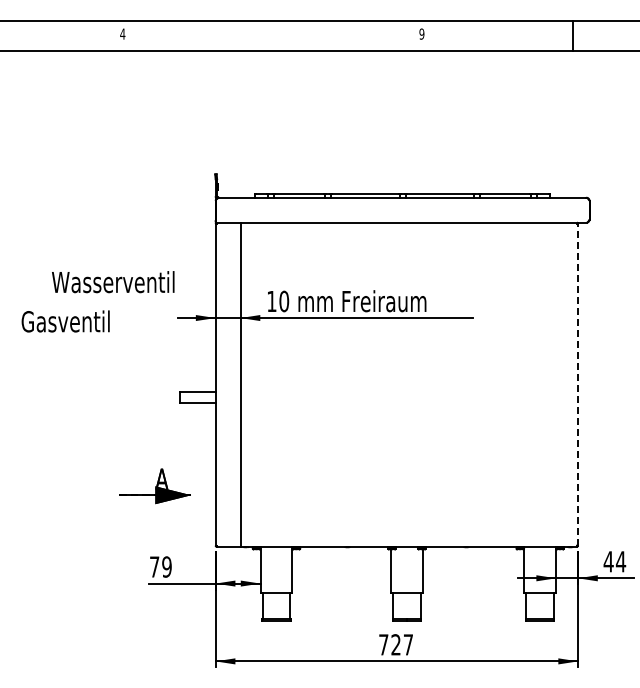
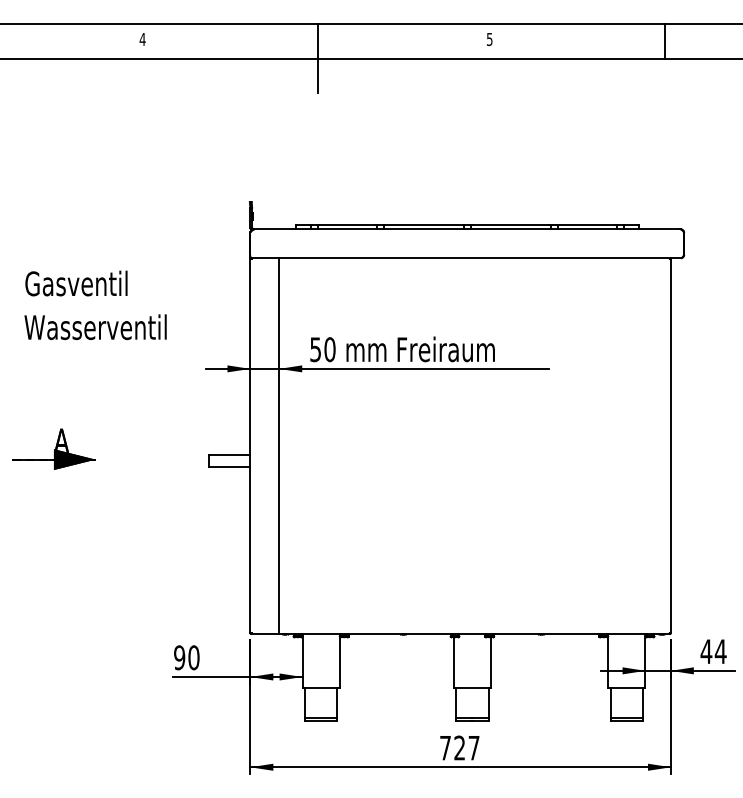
text: (421, 33) -> (489, 38), 9 -> 5
line: (274, 50) -> (318, 58), added
text: (113, 282) -> (95, 327), moved
text: (271, 301) -> (315, 349), 10 -> 50
text: (65, 321) -> (76, 283), moved
line: (578, 384) -> (671, 445), dashed -> solid
part: (154, 486) -> (52, 449), moved
text: (160, 566) -> (186, 657), 79 -> 90

